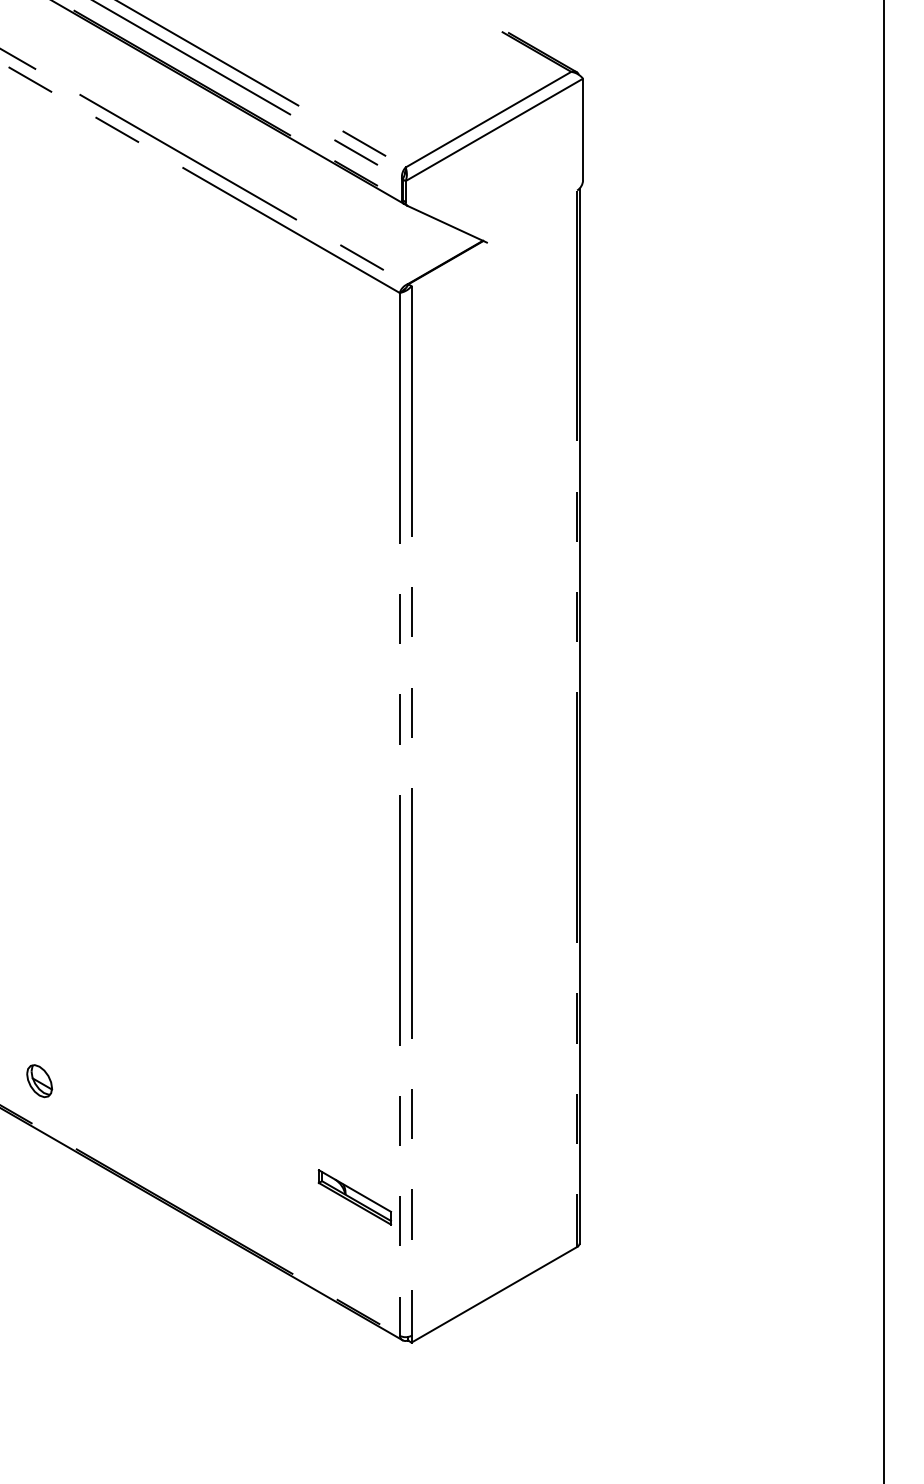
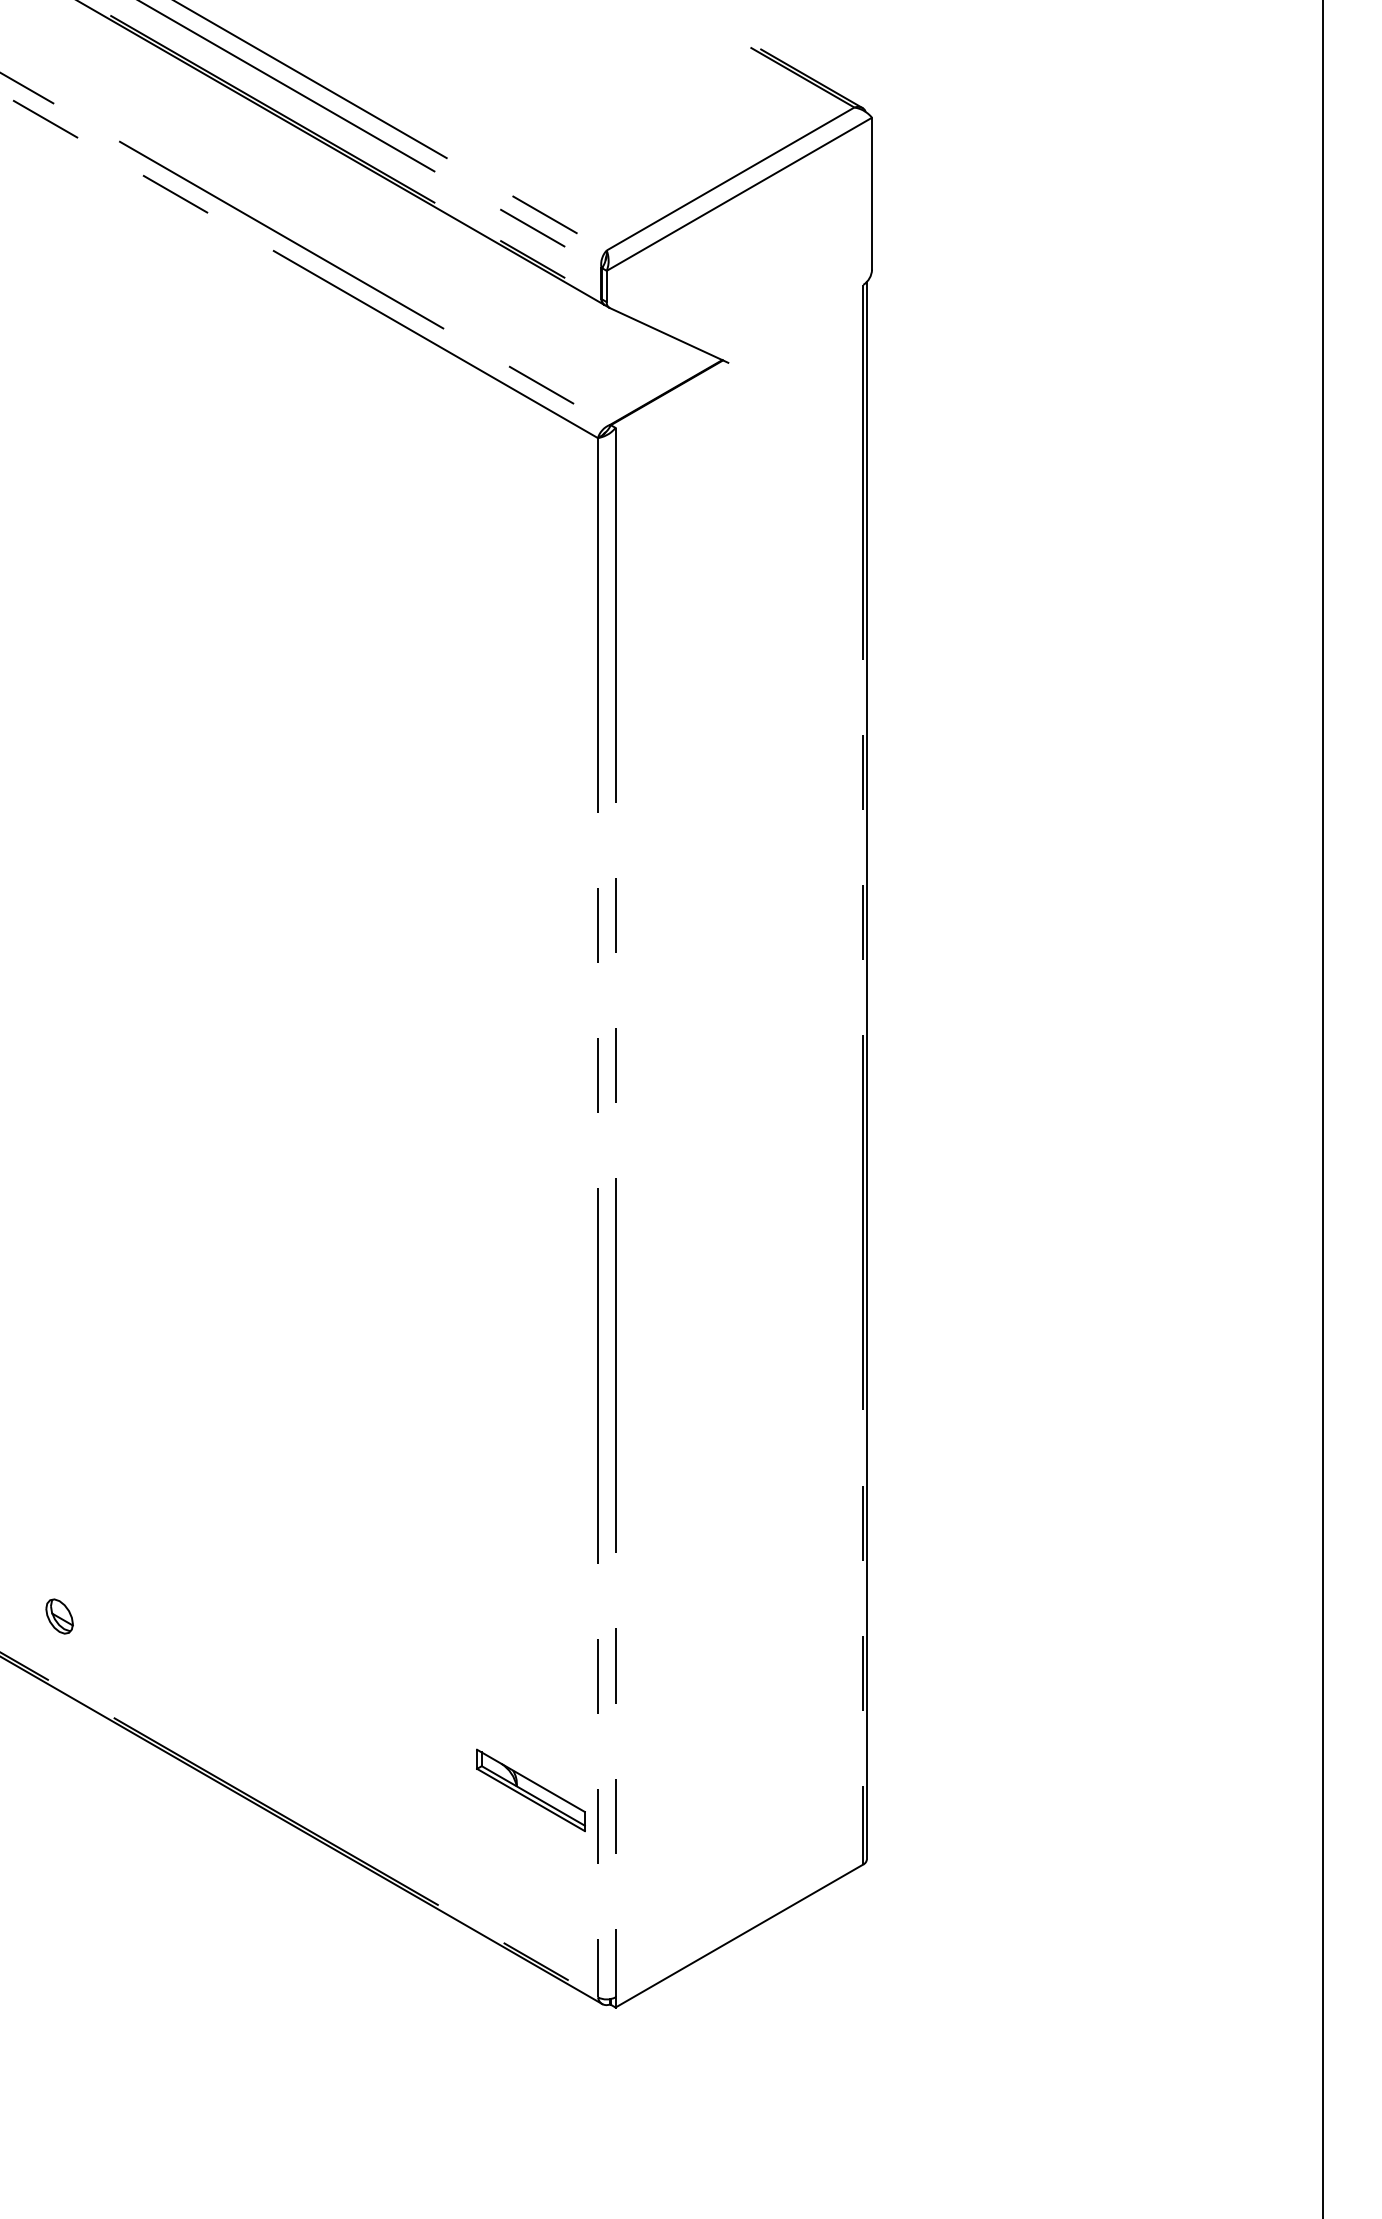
part: (39, 1080) -> (59, 1615), size x0.71

